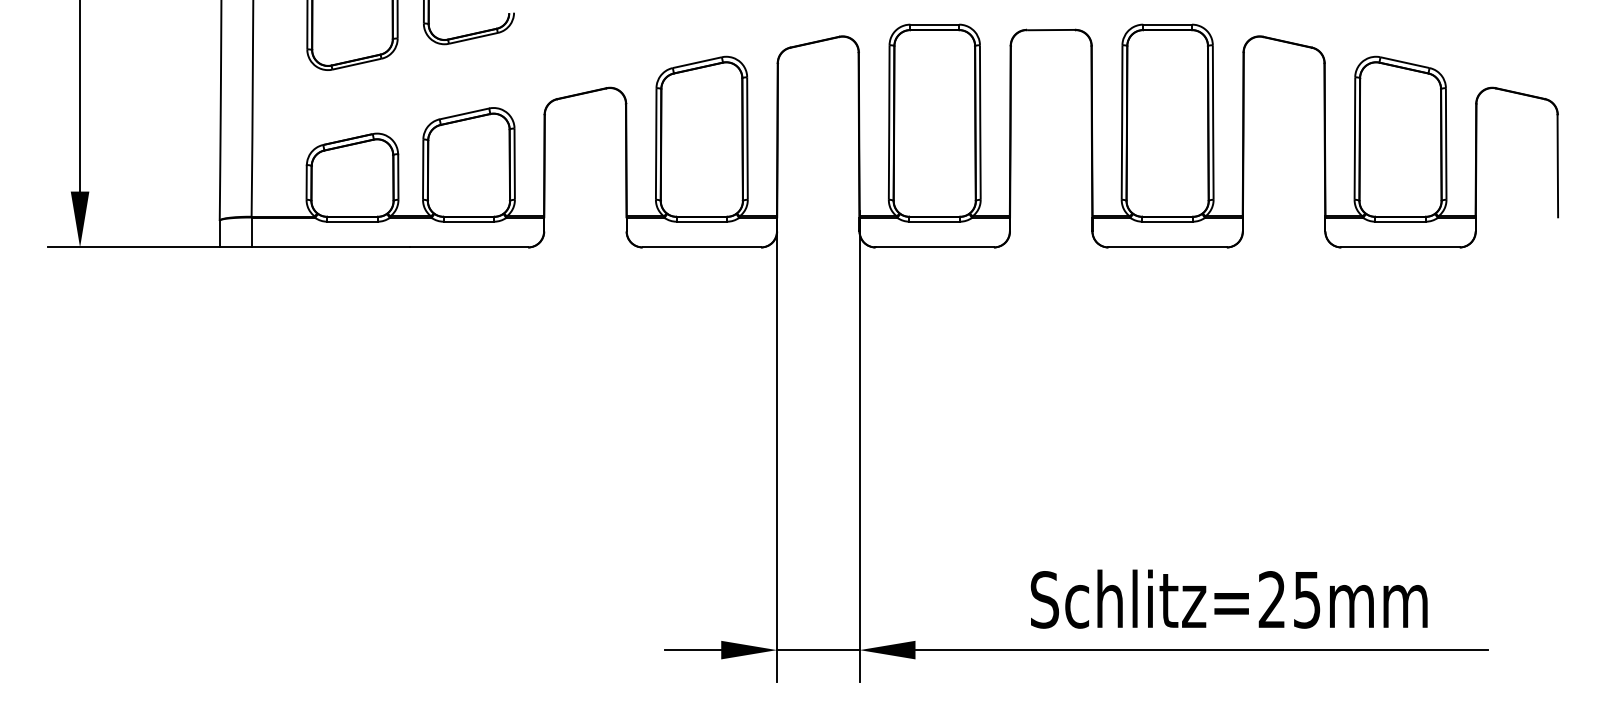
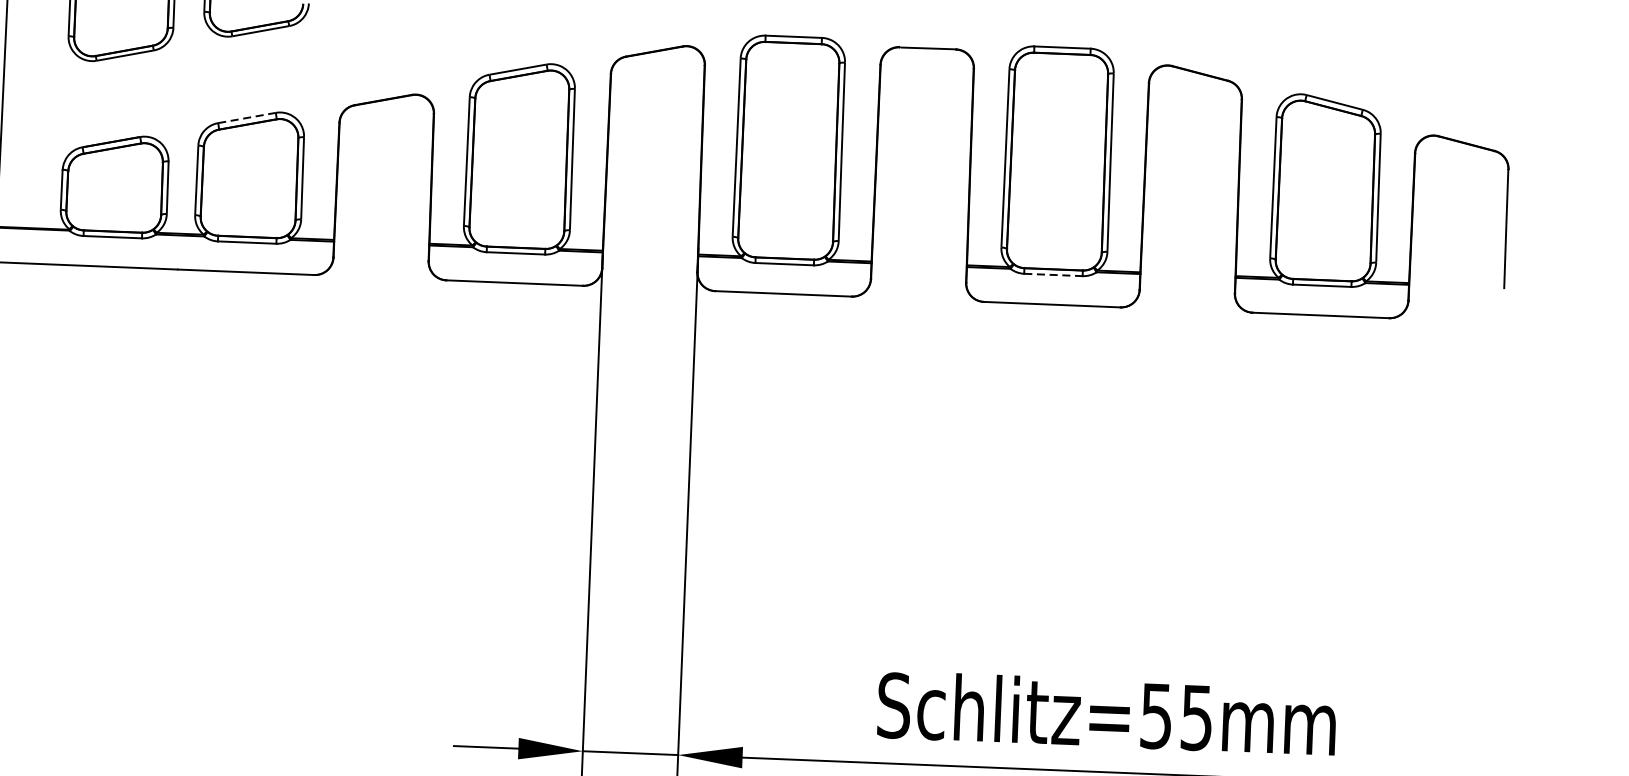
line: (464, 113) -> (247, 117), solid -> dashed
line: (1168, 221) -> (1054, 274), solid -> dashed
text: (1271, 599) -> (1155, 715), Schlitz=25mm -> Schlitz=55mm

